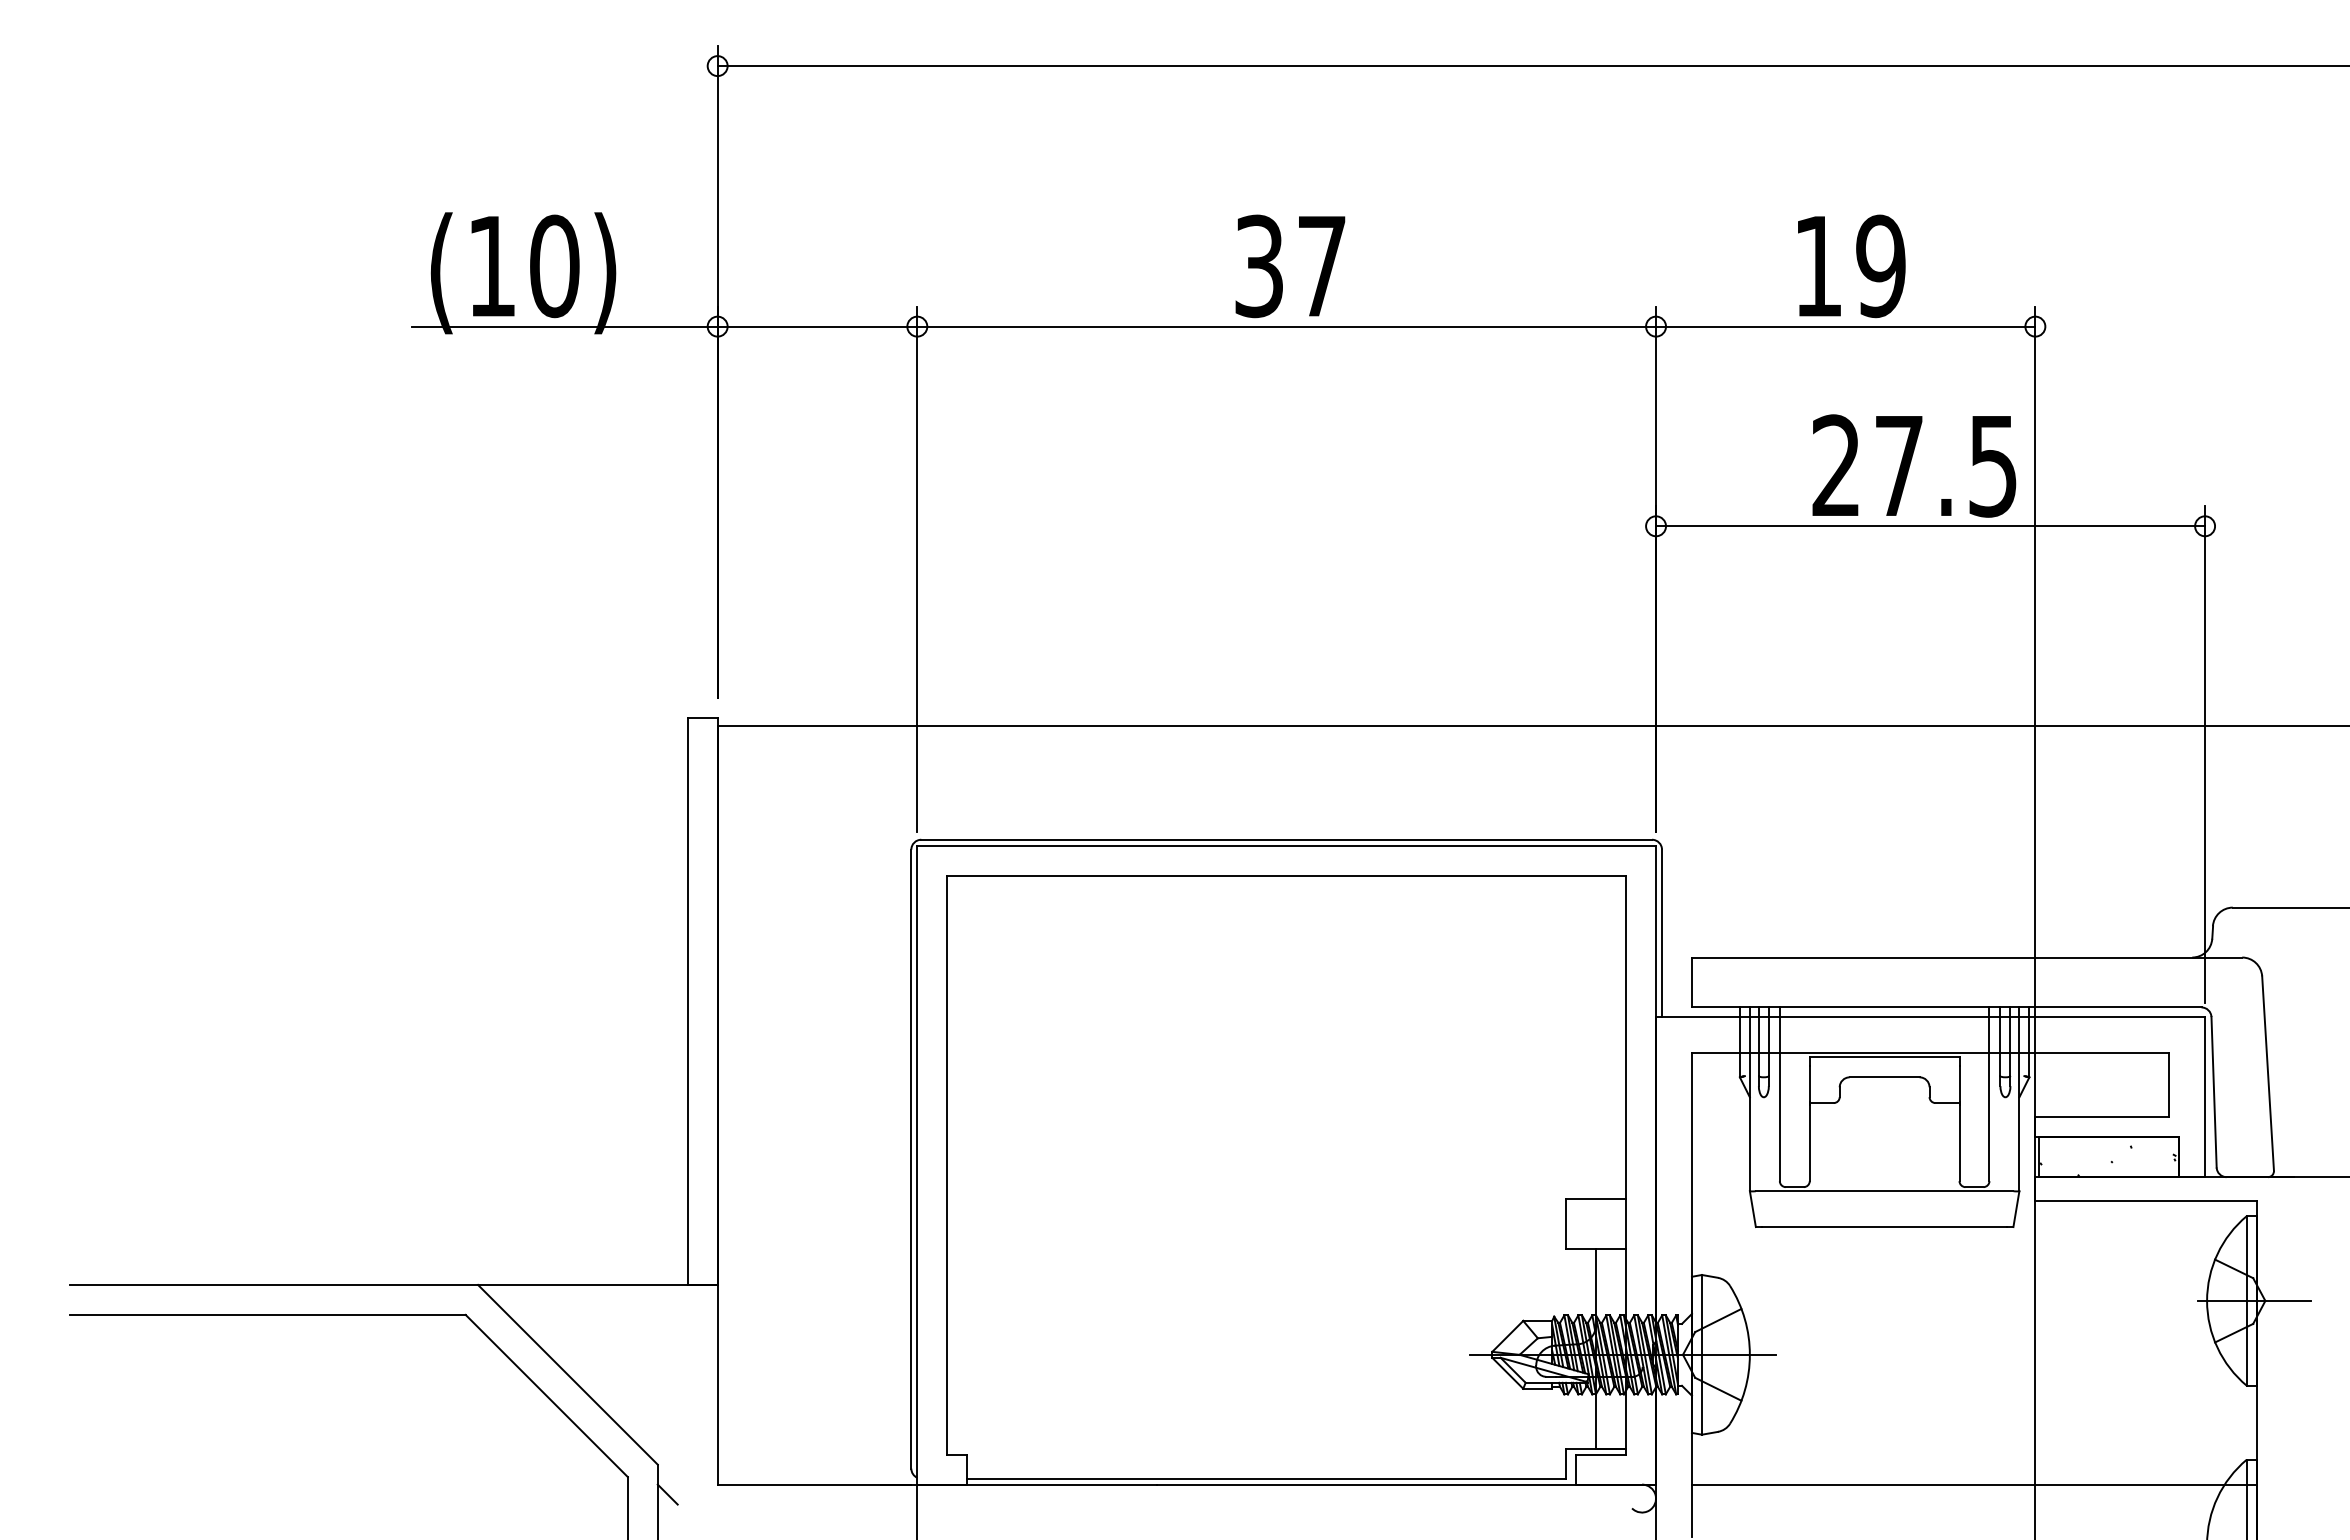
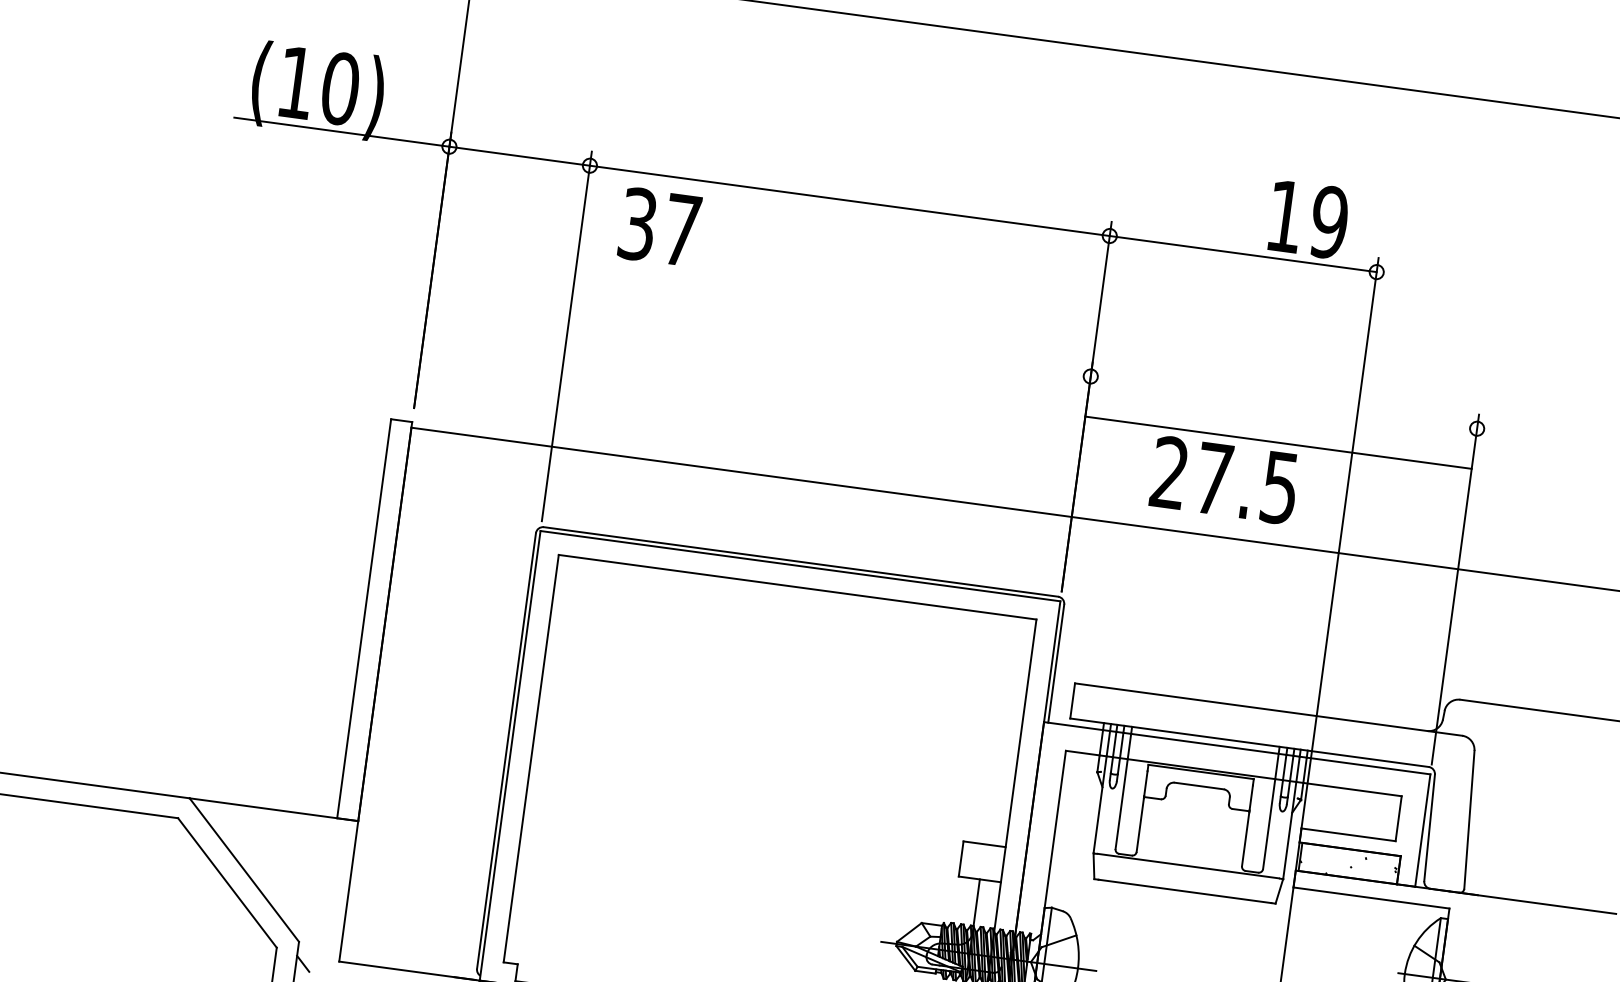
text: (1290, 266) -> (659, 227), moved
text: (1851, 266) -> (1308, 219), moved
text: (1914, 465) -> (1224, 480), moved
line: (1930, 526) -> (1278, 442), moved

